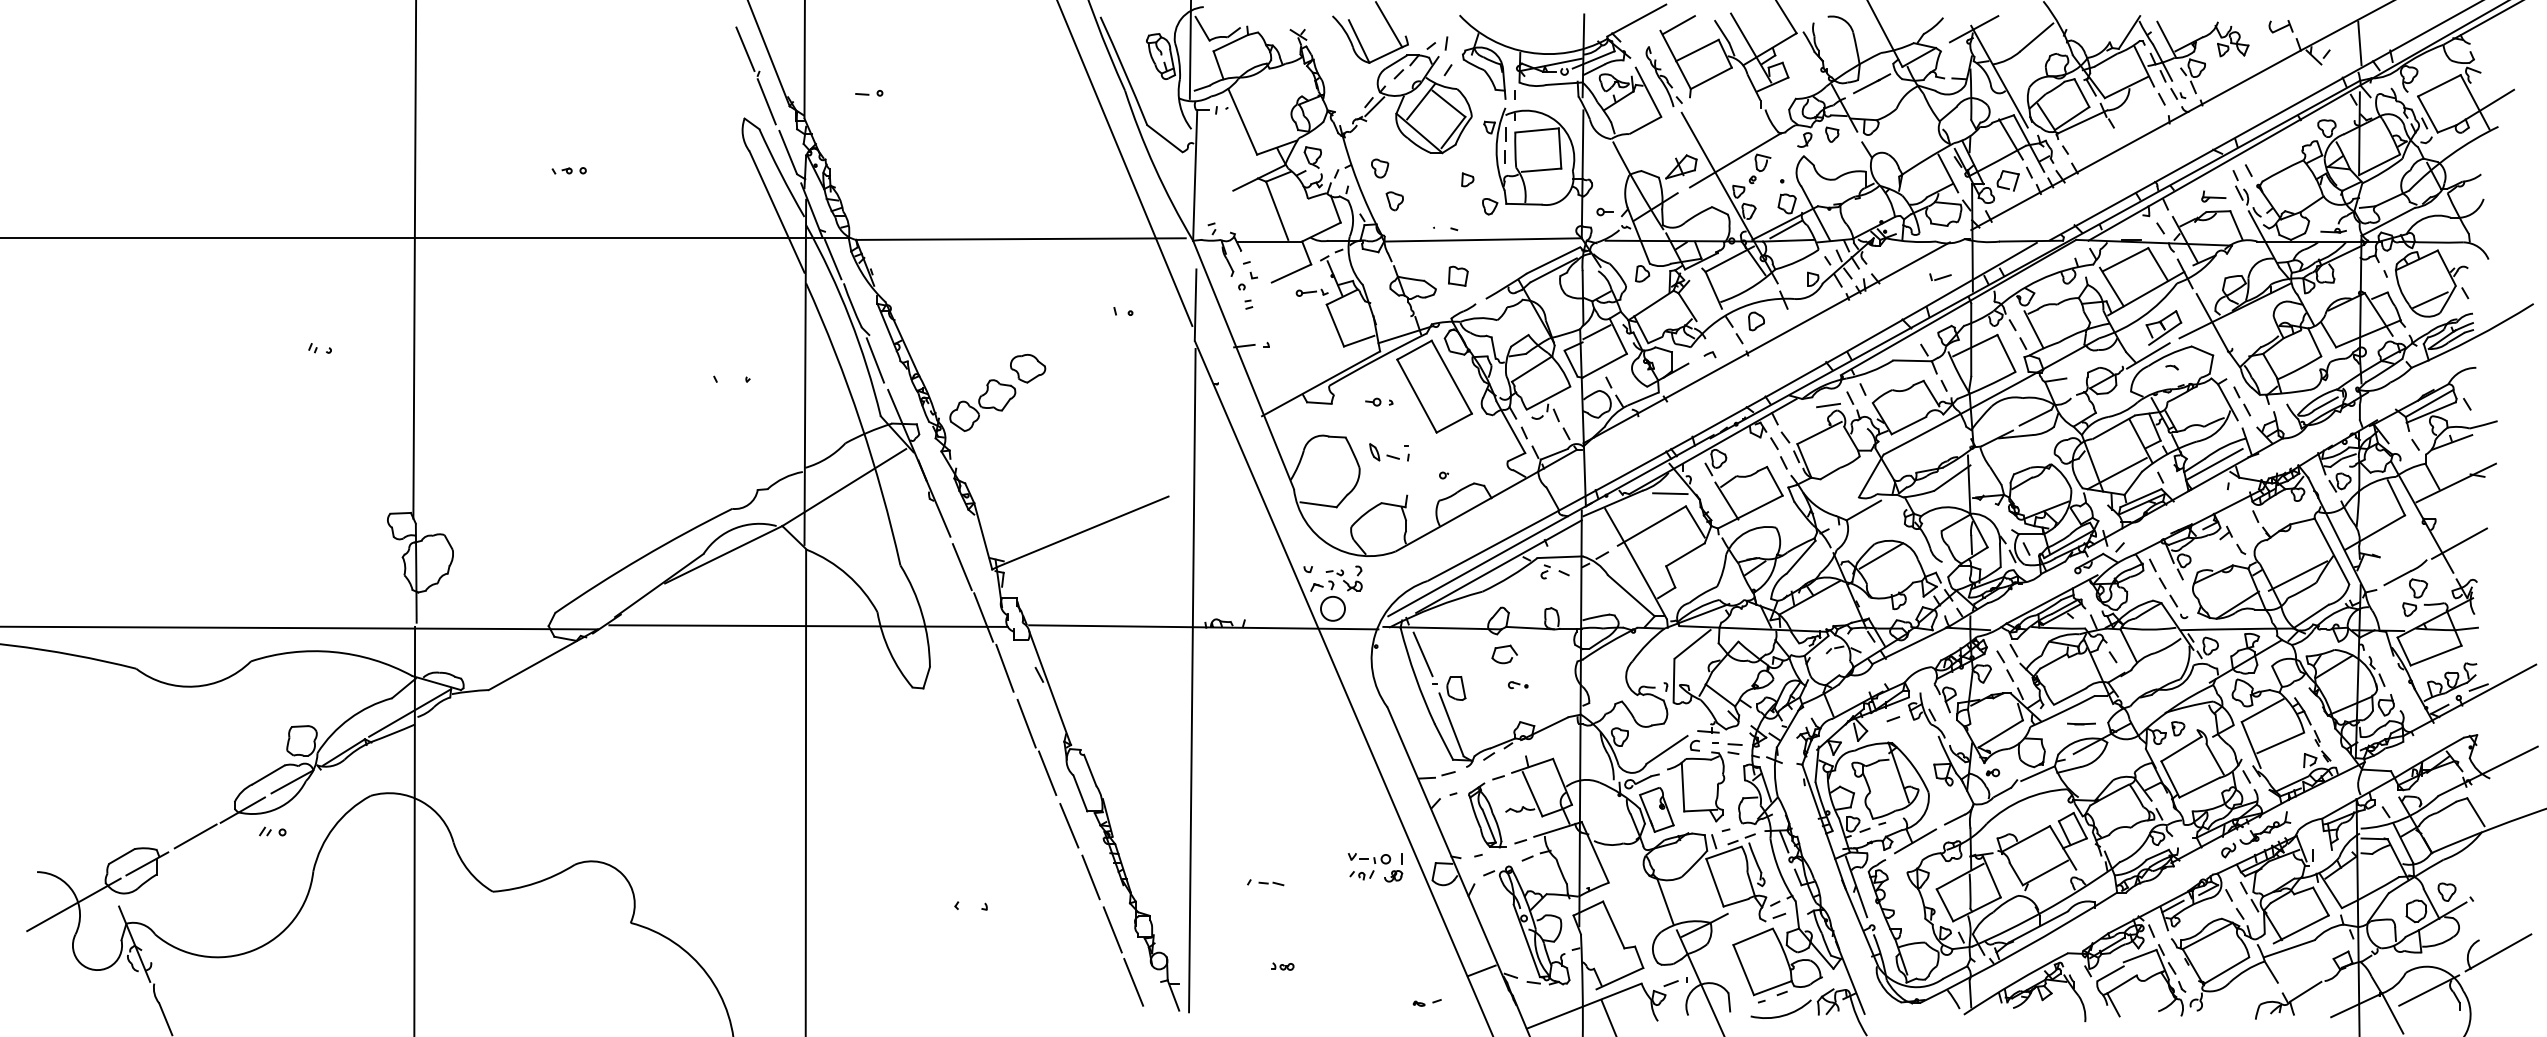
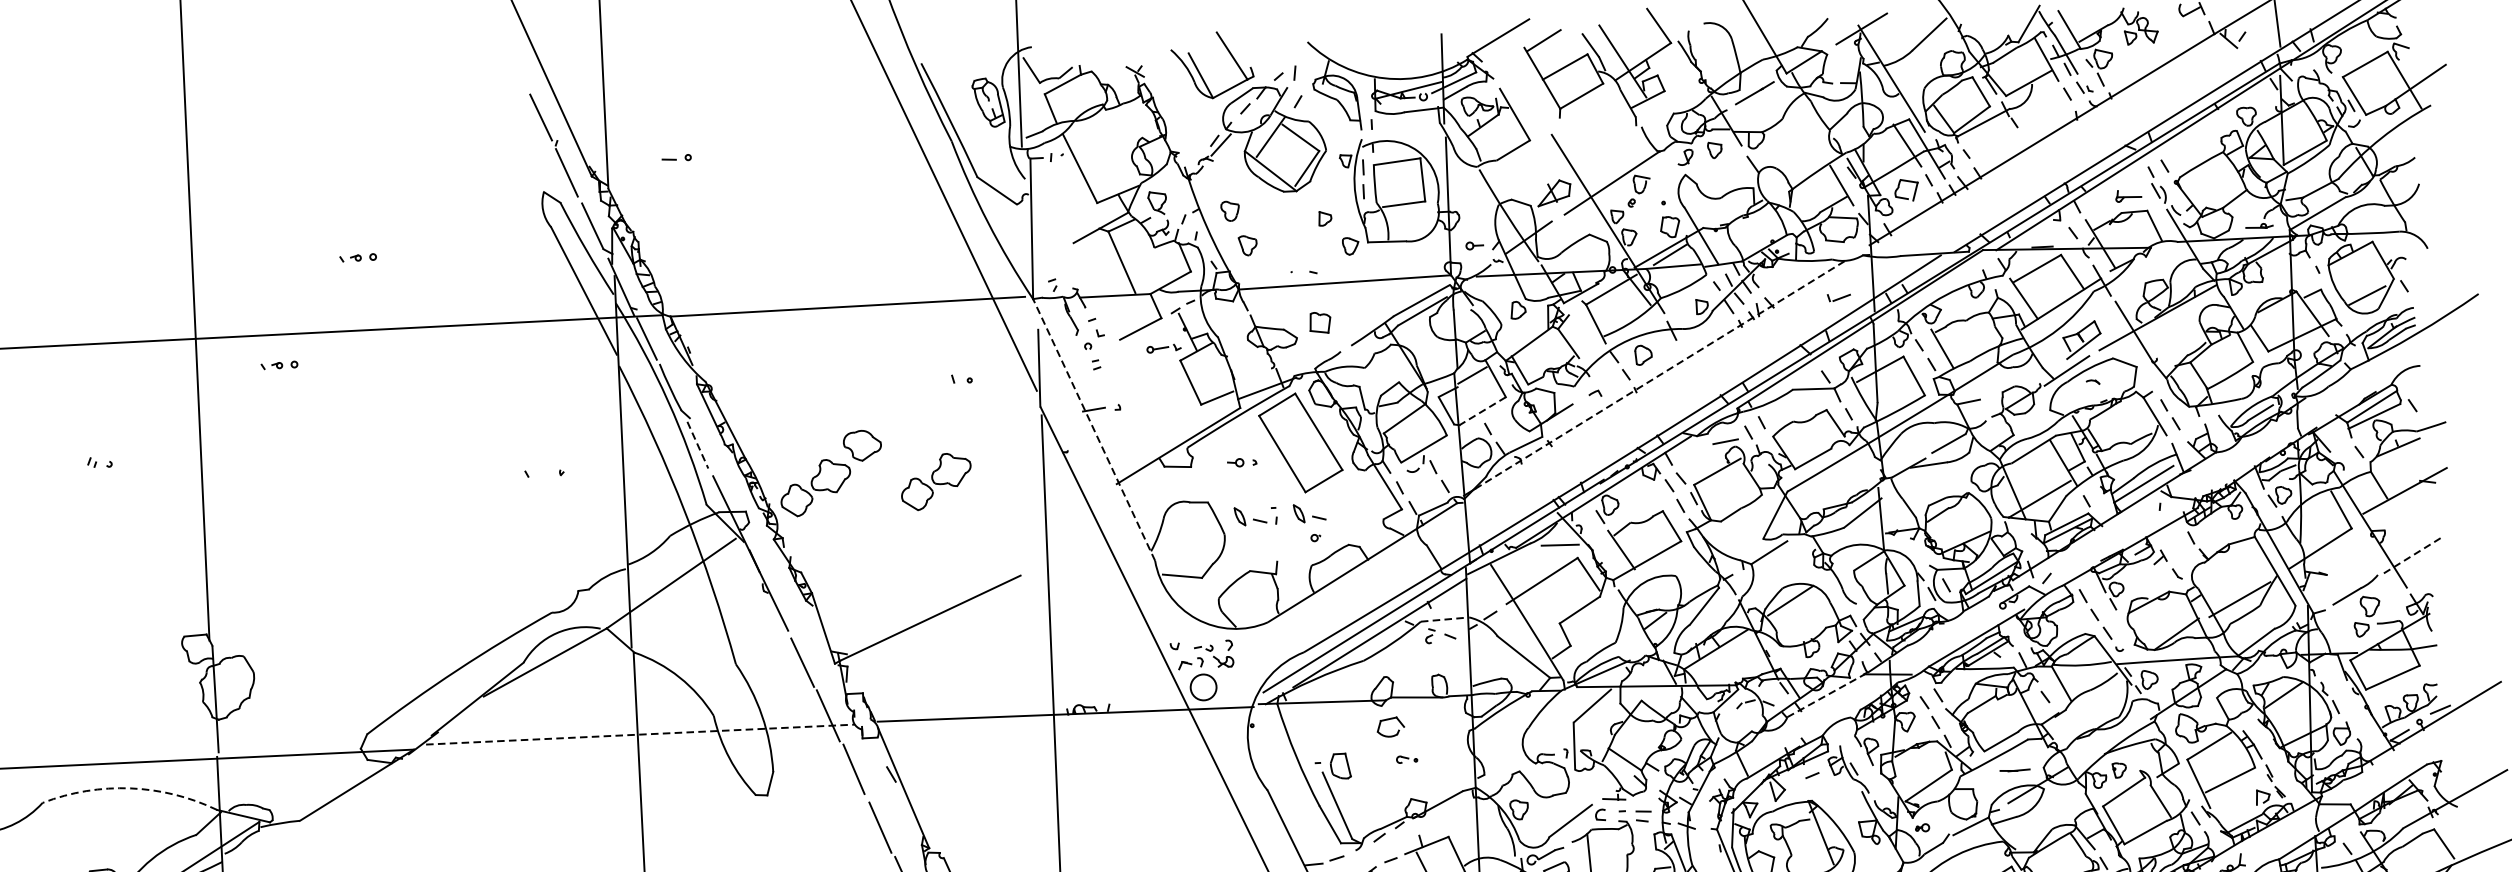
part: (1663, 76) -> (1530, 96), removed
part: (490, 266) -> (278, 365), added
line: (1772, 339) -> (1661, 373), solid -> dashed
line: (875, 360) -> (697, 445), solid -> dashed
line: (1243, 364) -> (1094, 429), solid -> dashed
line: (1604, 366) -> (1482, 411), solid -> dashed
part: (1094, 405) -> (936, 481), added
part: (1439, 452) -> (1309, 513), added
line: (2459, 543) -> (2411, 555), solid -> dashed
line: (1560, 557) -> (1445, 619), solid -> dashed
line: (809, 626) -> (641, 734), solid -> dashed
line: (1910, 645) -> (1826, 695), solid -> dashed
arc: (333, 652) -> (130, 788), solid -> dashed
line: (1422, 654) -> (1302, 731), removed

